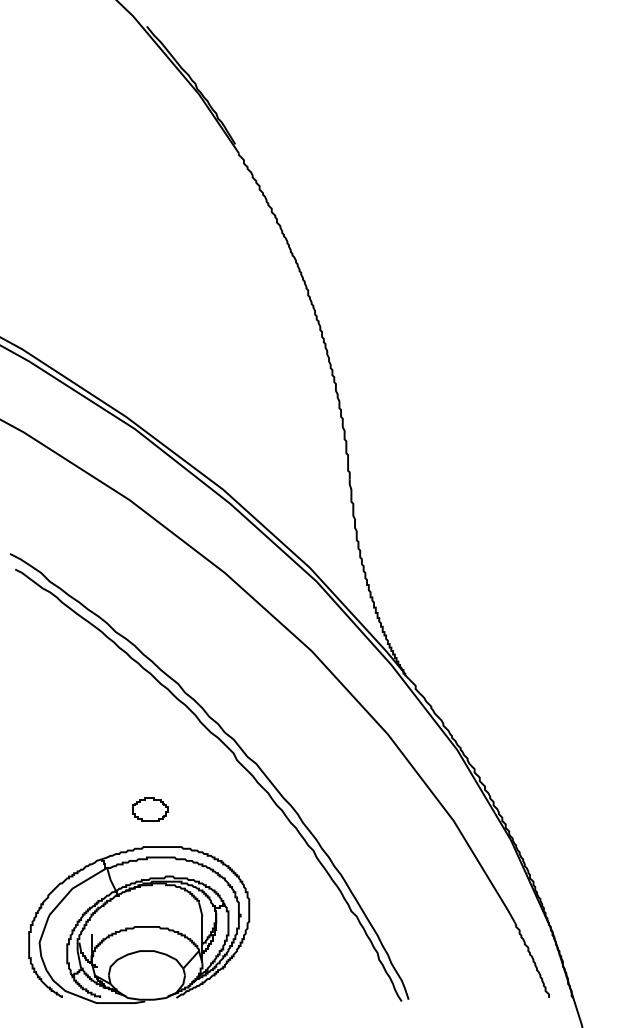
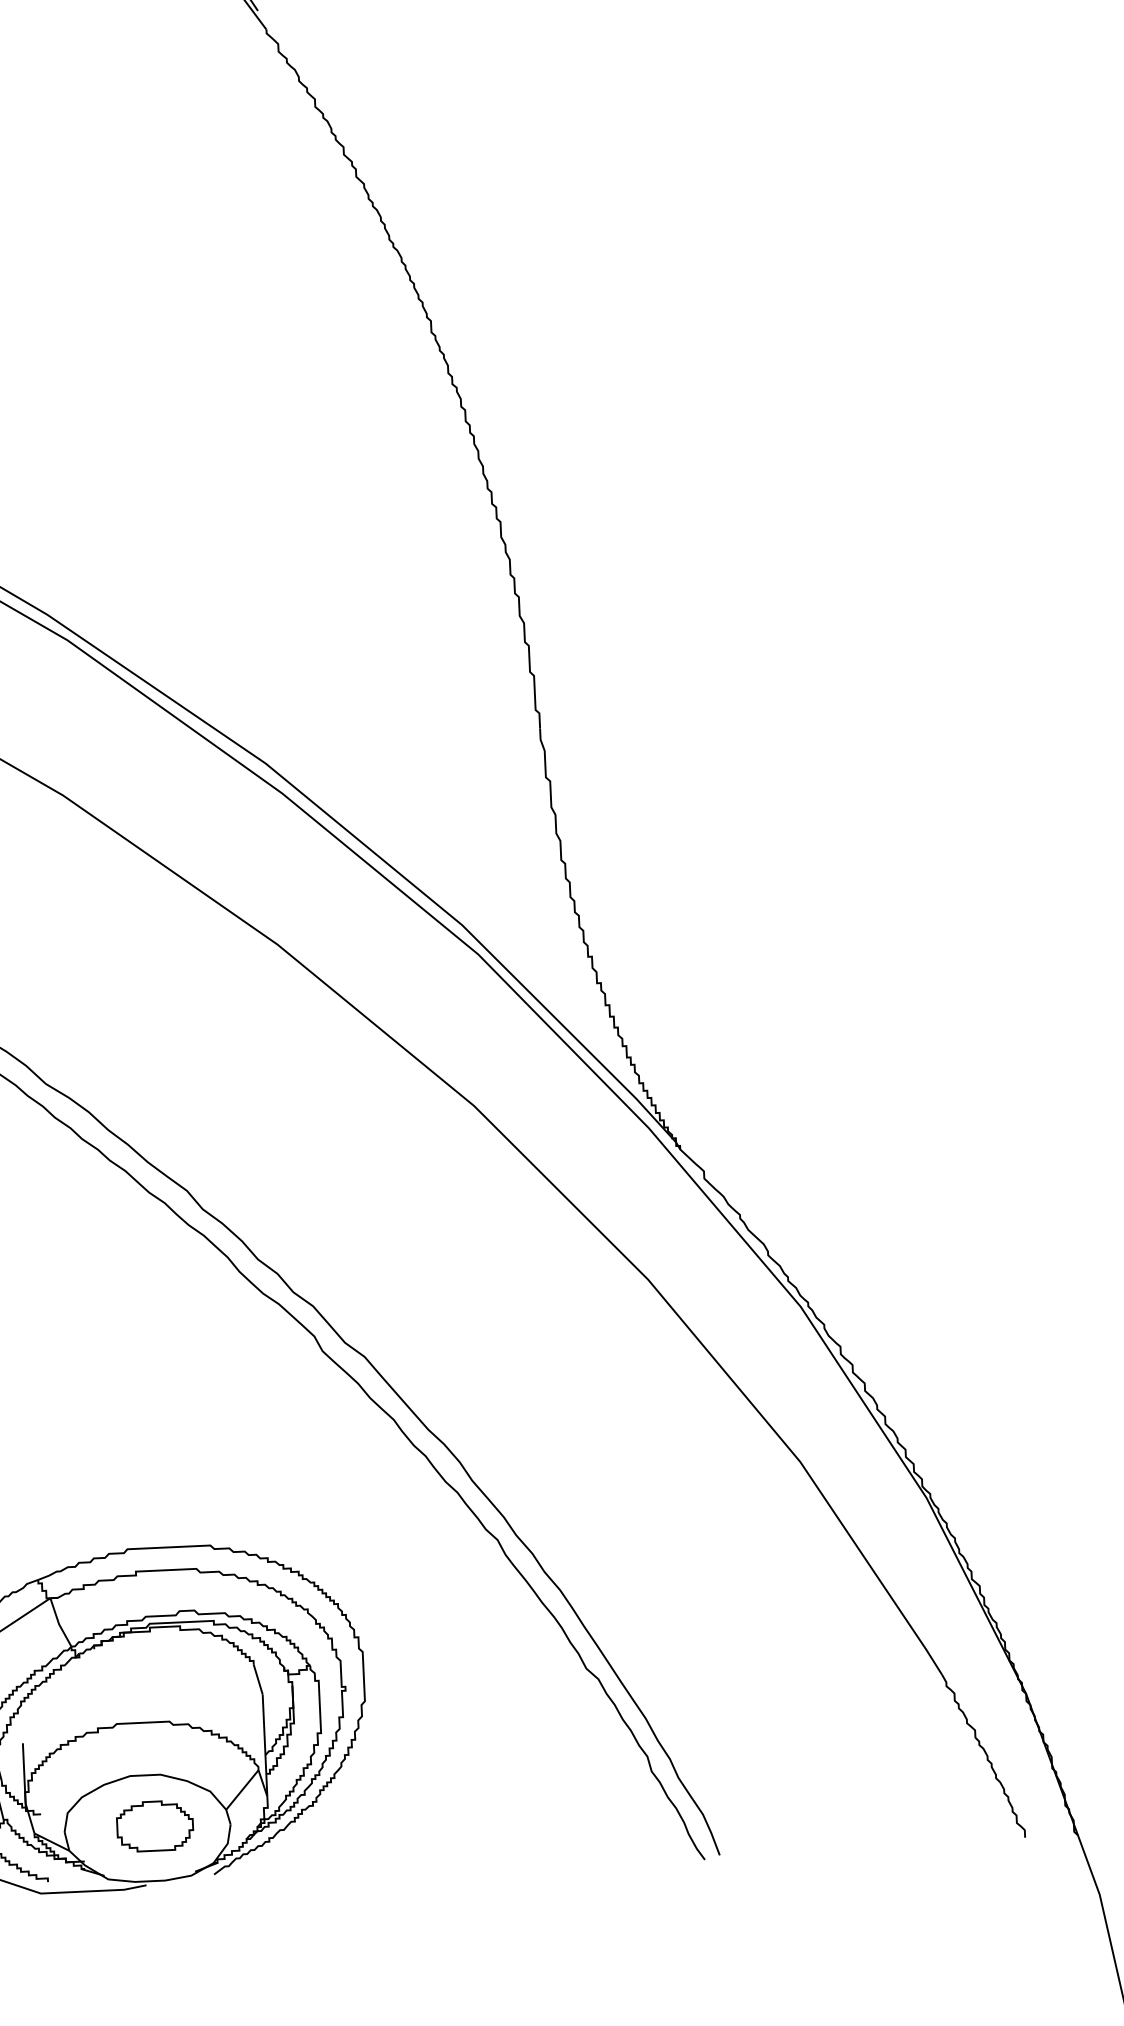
part: (150, 809) -> (155, 1825), moved

